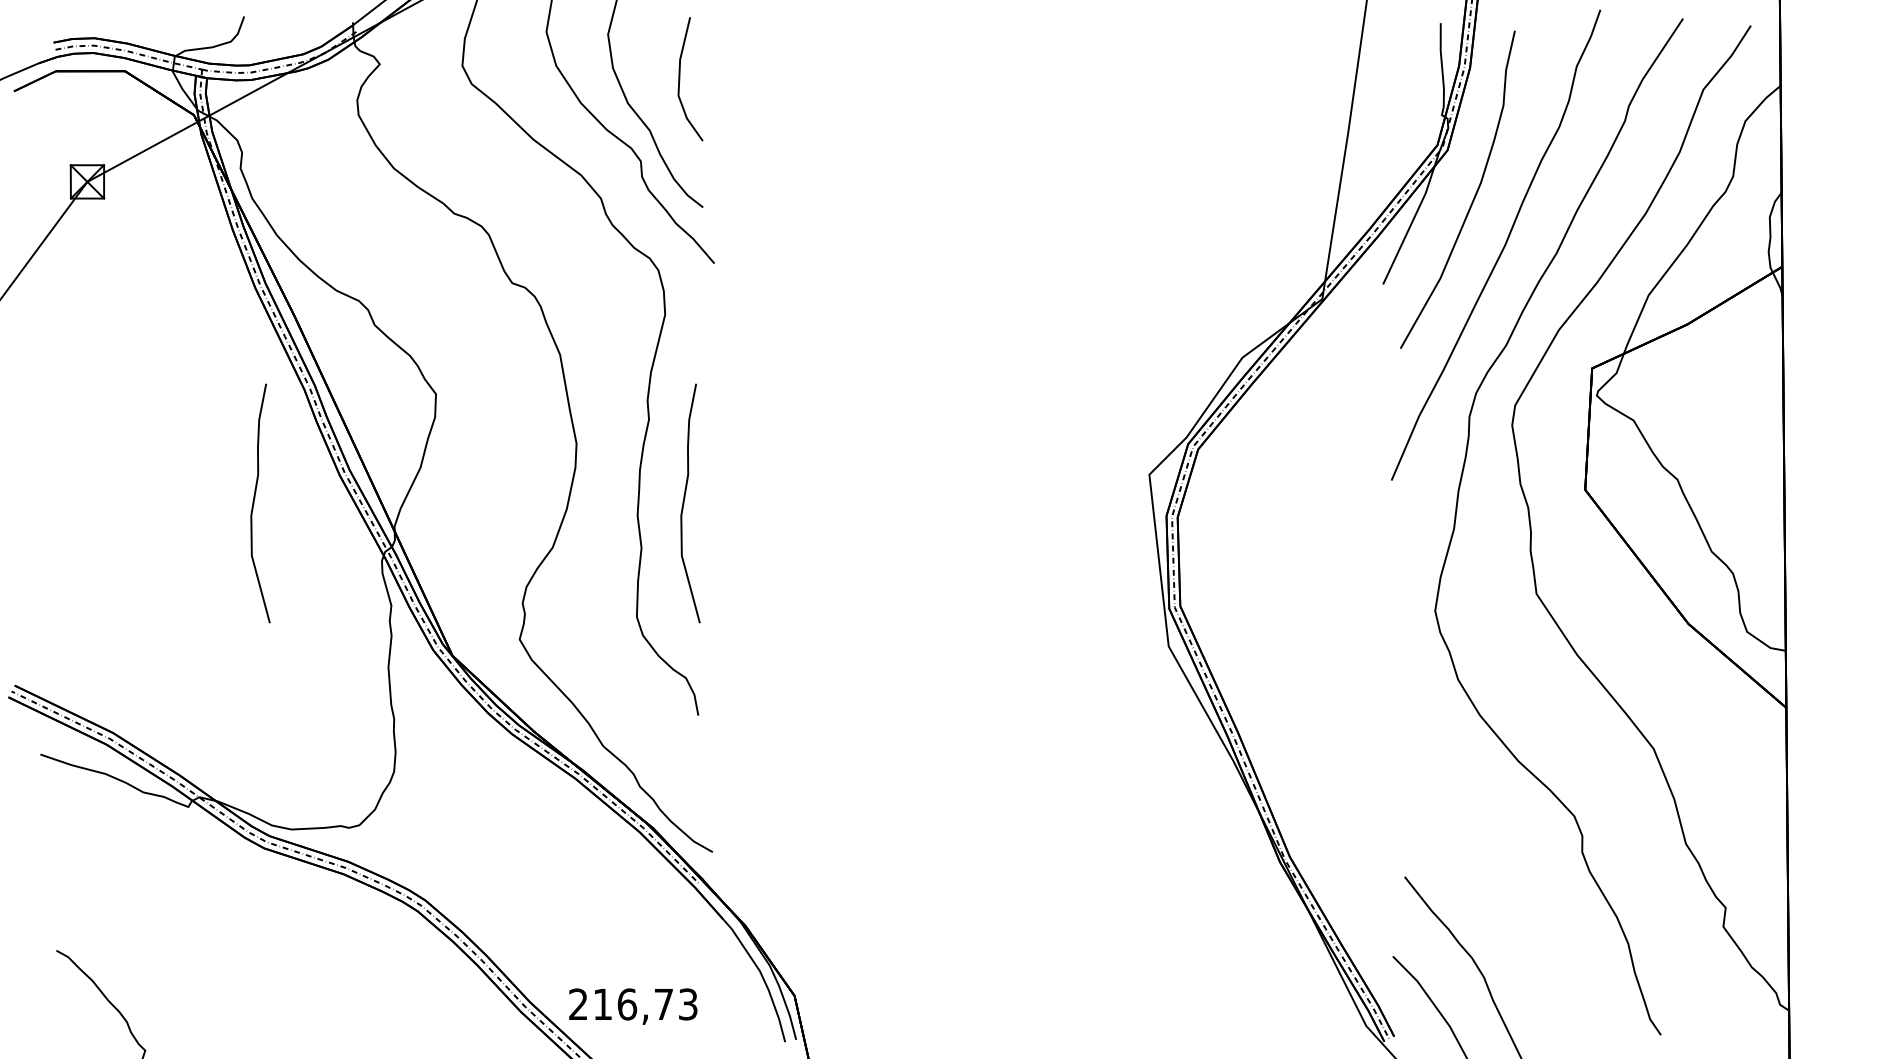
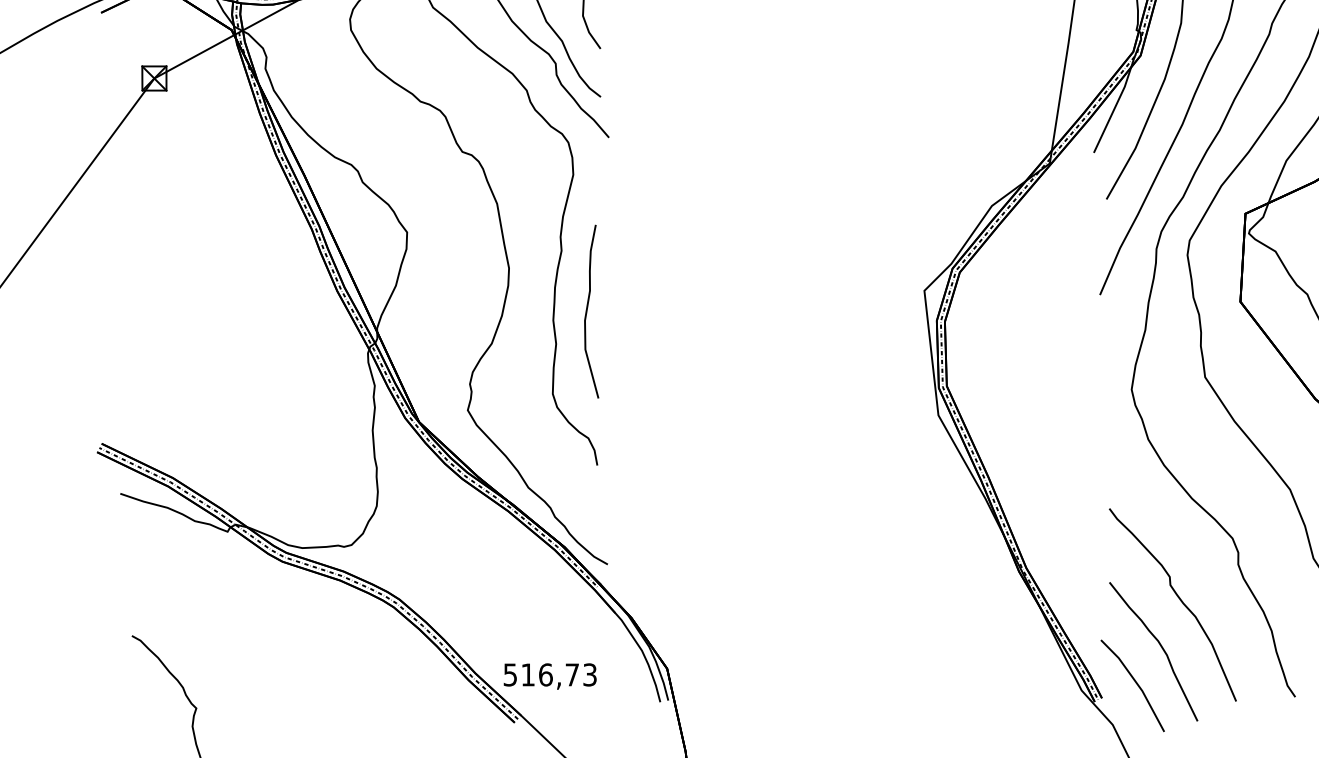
curve: (254, 503) -> (275, 311), removed
curve: (1502, 902) -> (1180, 601), added
text: (578, 1004) -> (510, 674), 216,73 -> 516,73

